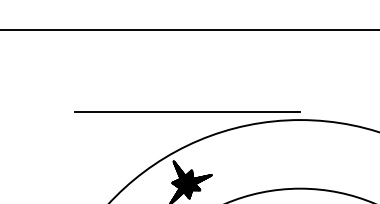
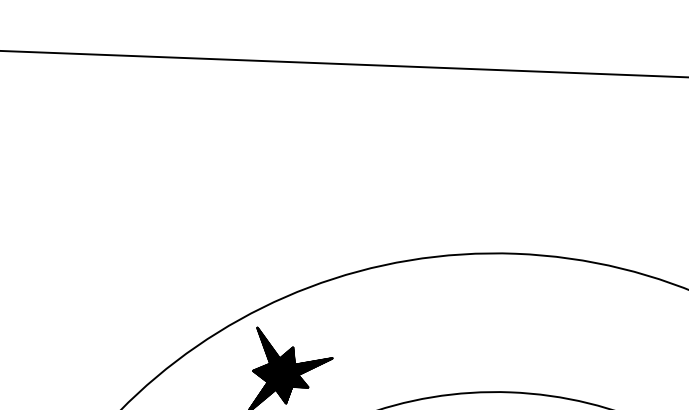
line: (187, 111) -> (288, 227), removed

